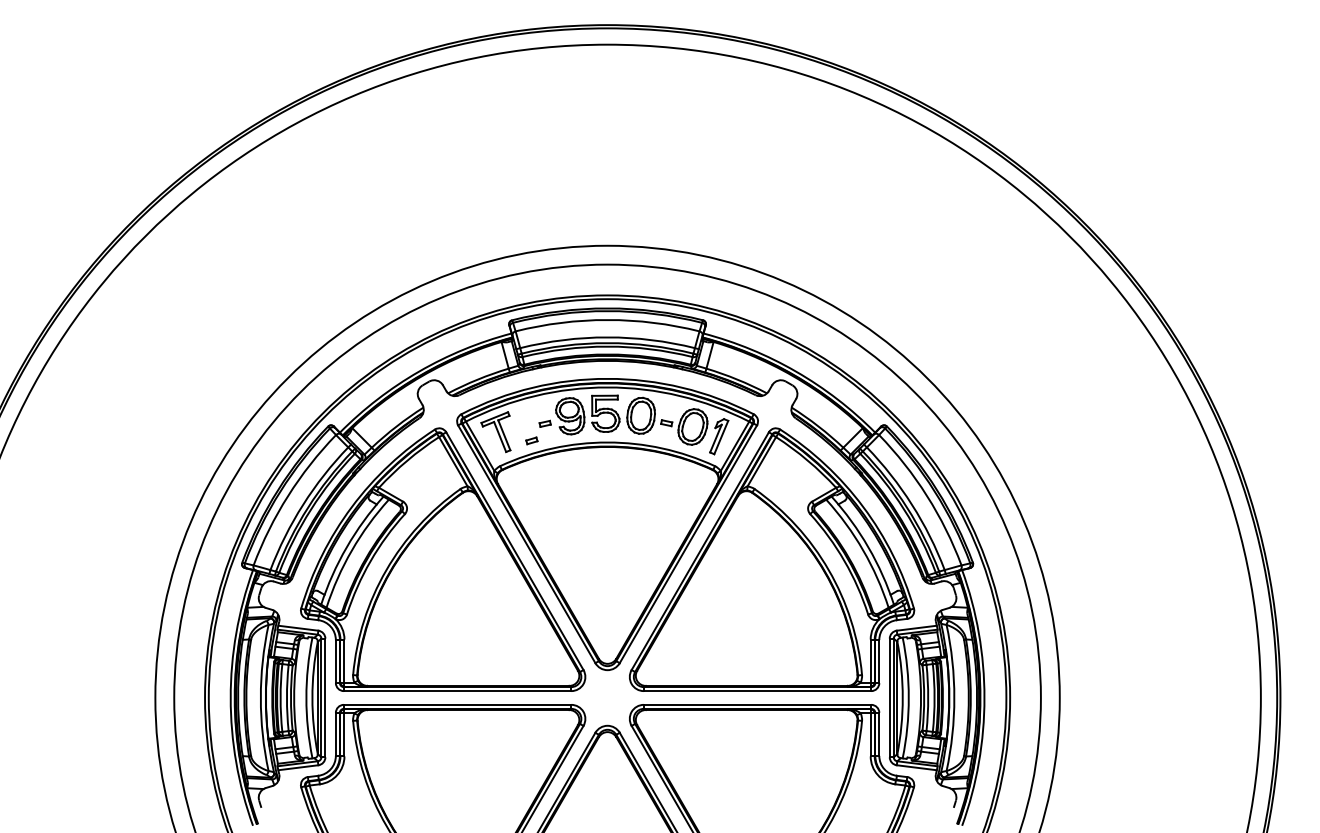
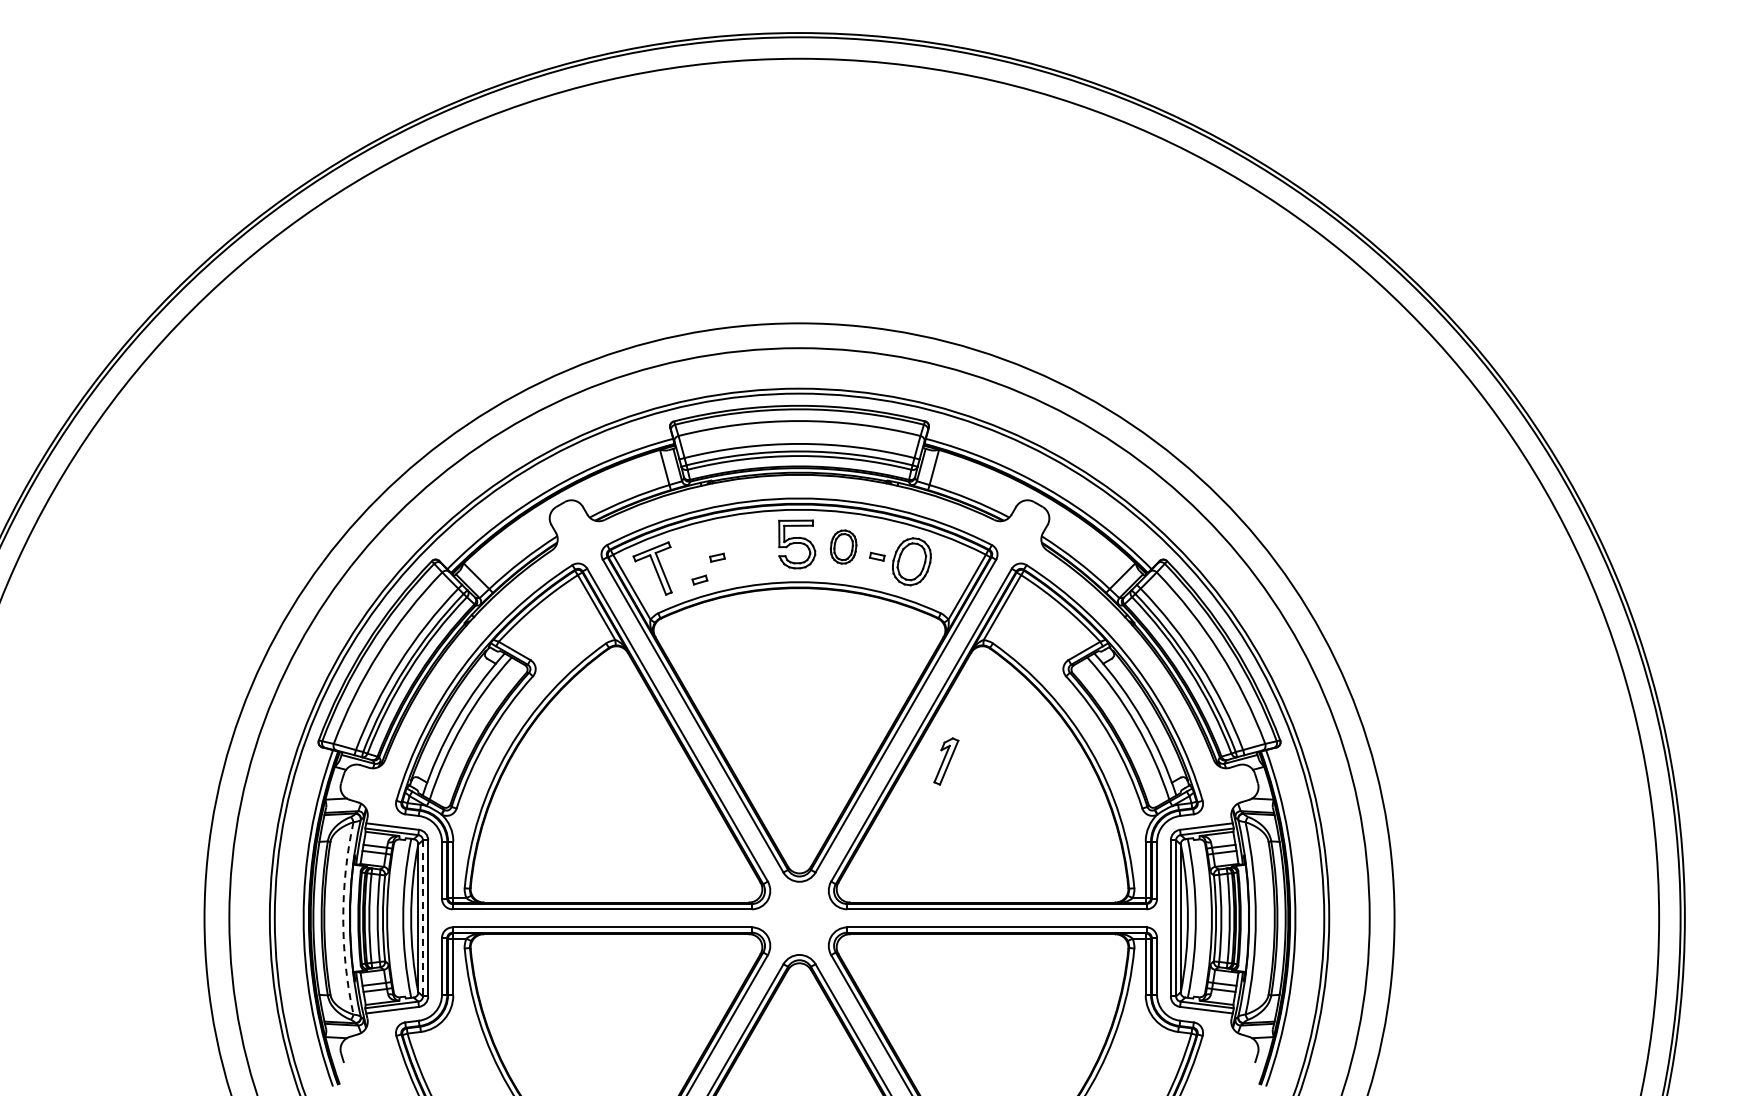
part: (641, 415) -> (843, 546), size x0.7
part: (569, 416) -> (749, 547), removed
part: (719, 436) -> (946, 761), moved
arc: (260, 698) -> (343, 918), solid -> dashed
line: (321, 698) -> (422, 918), solid -> dashed

